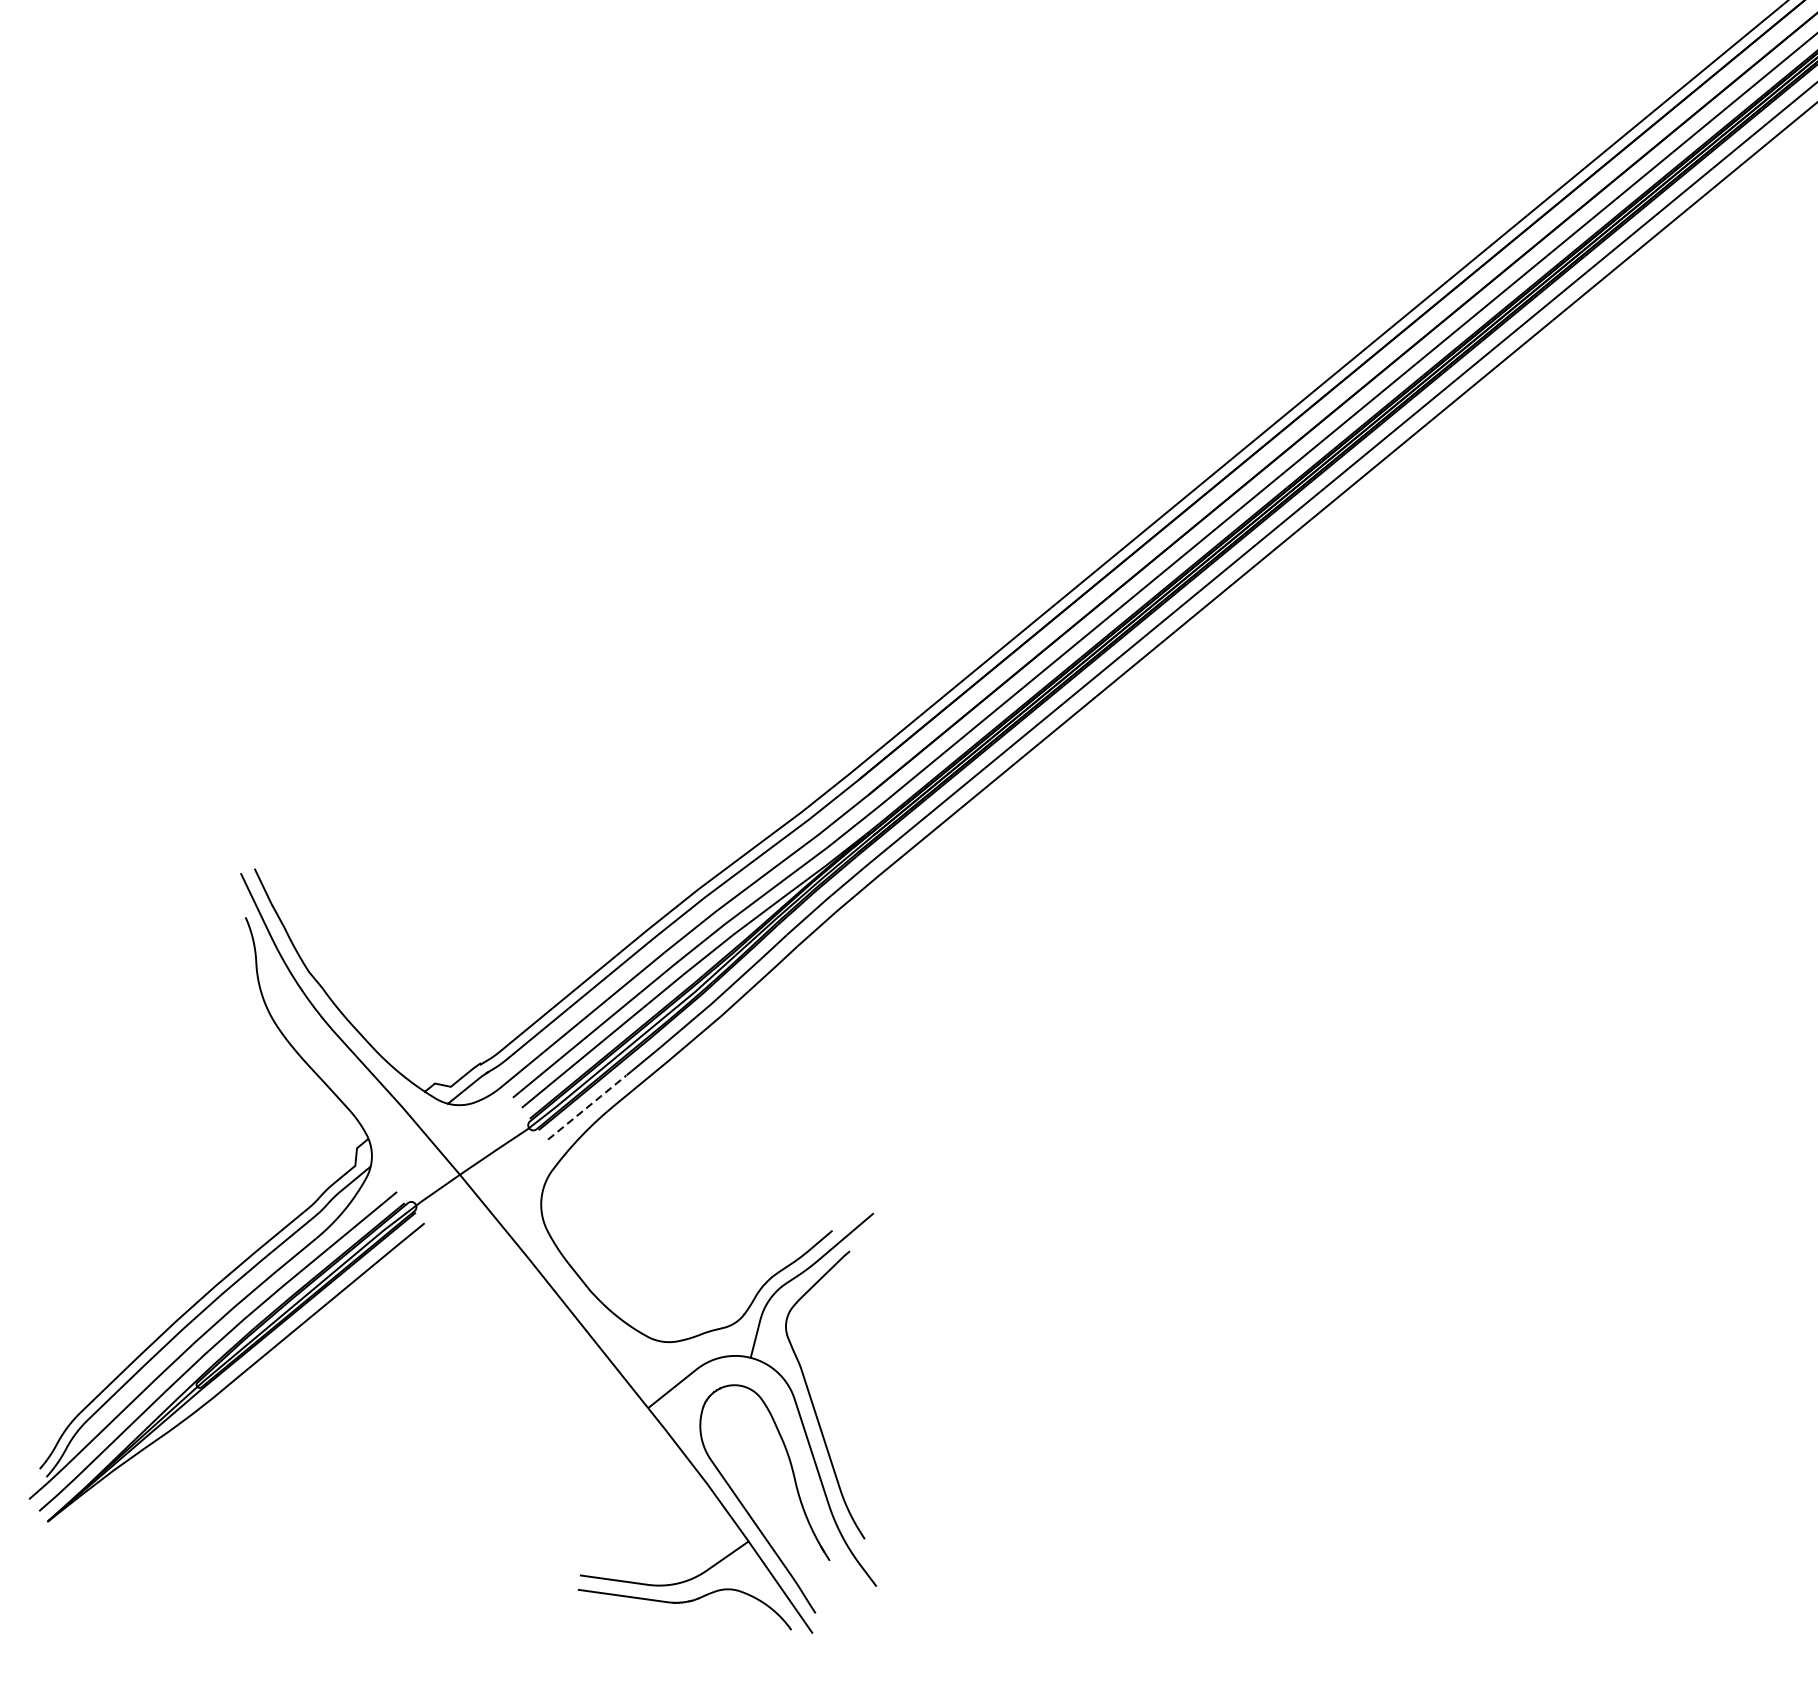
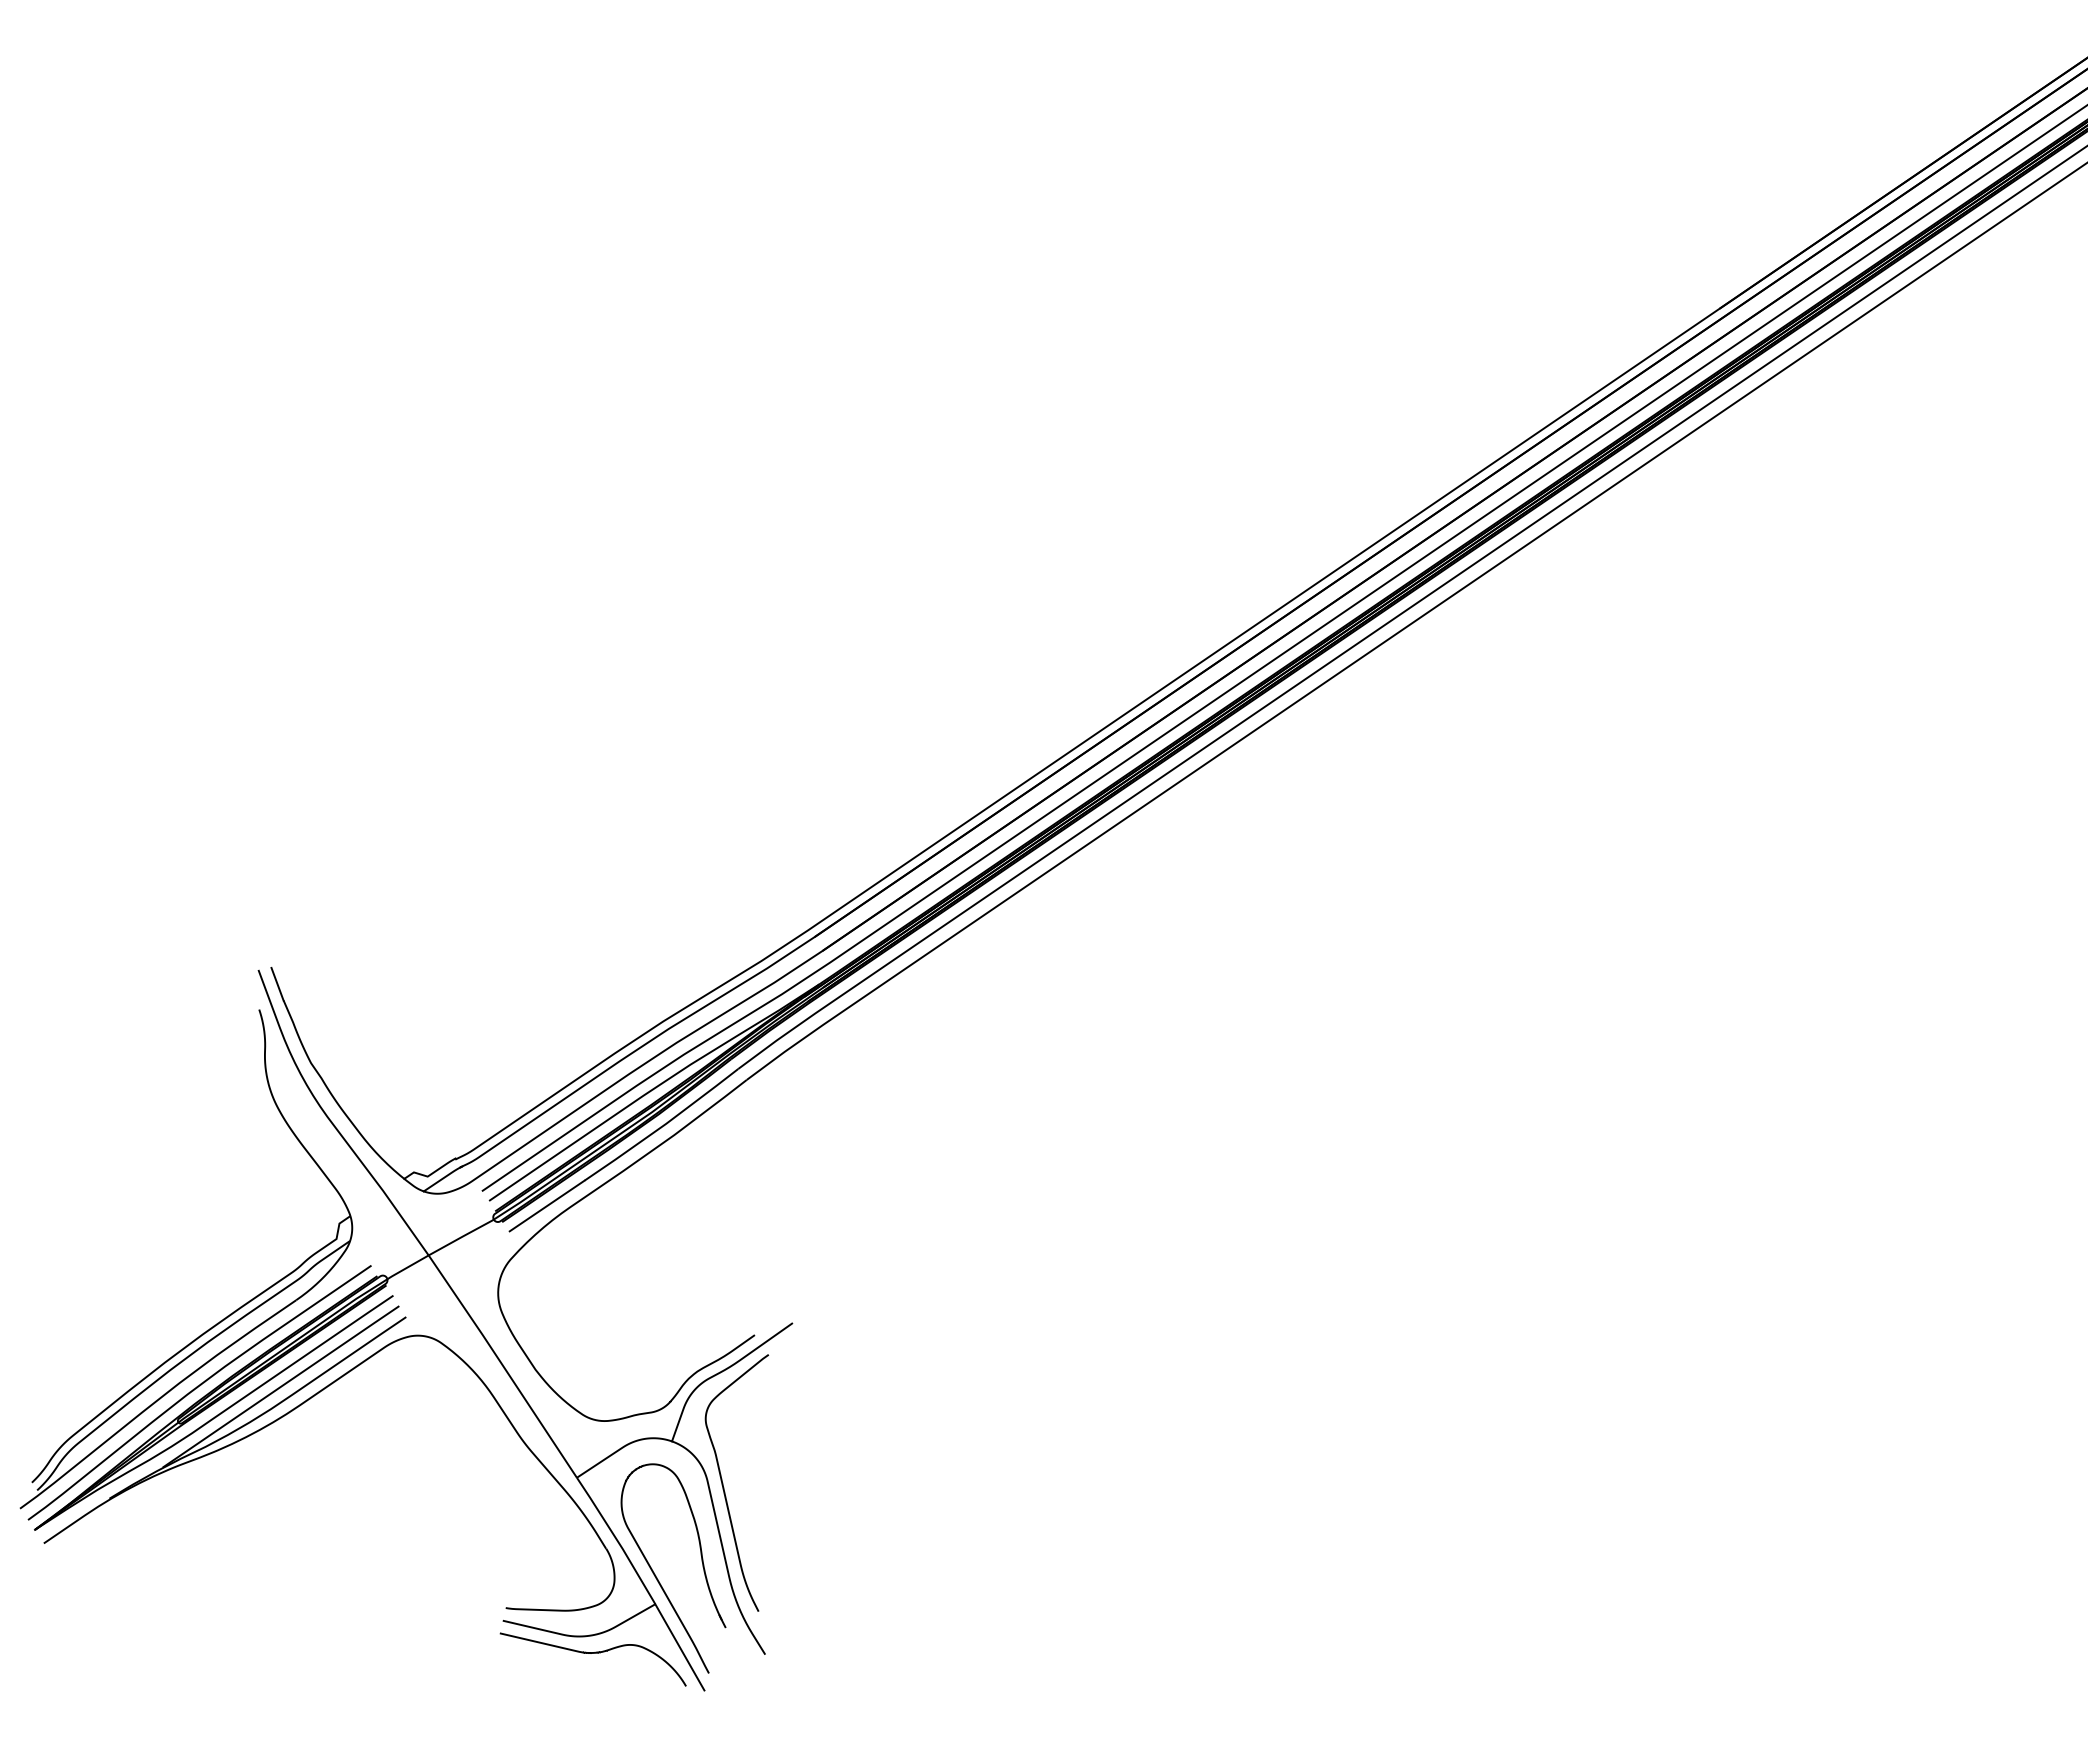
line: (587, 1106) -> (547, 1205), dashed -> solid
part: (328, 1359) -> (297, 1408), added

